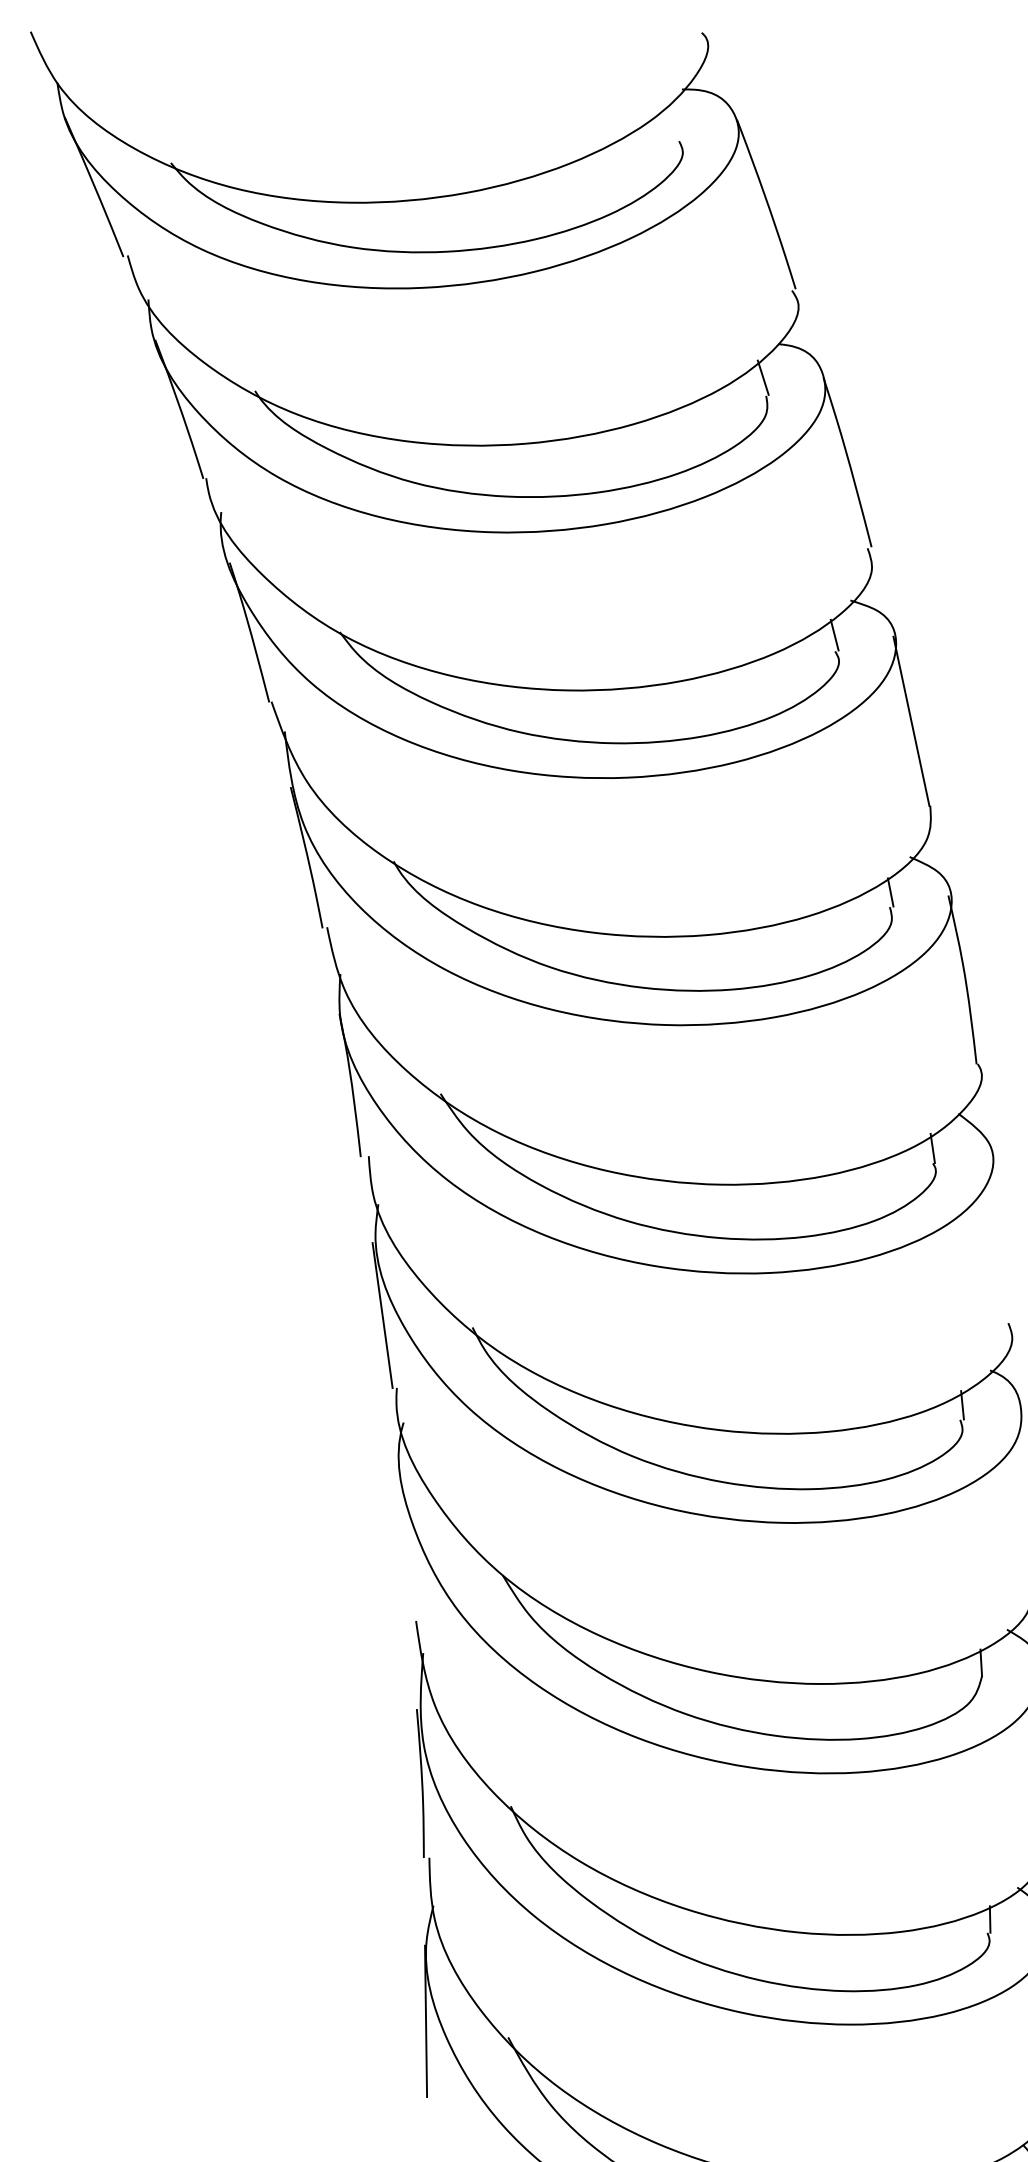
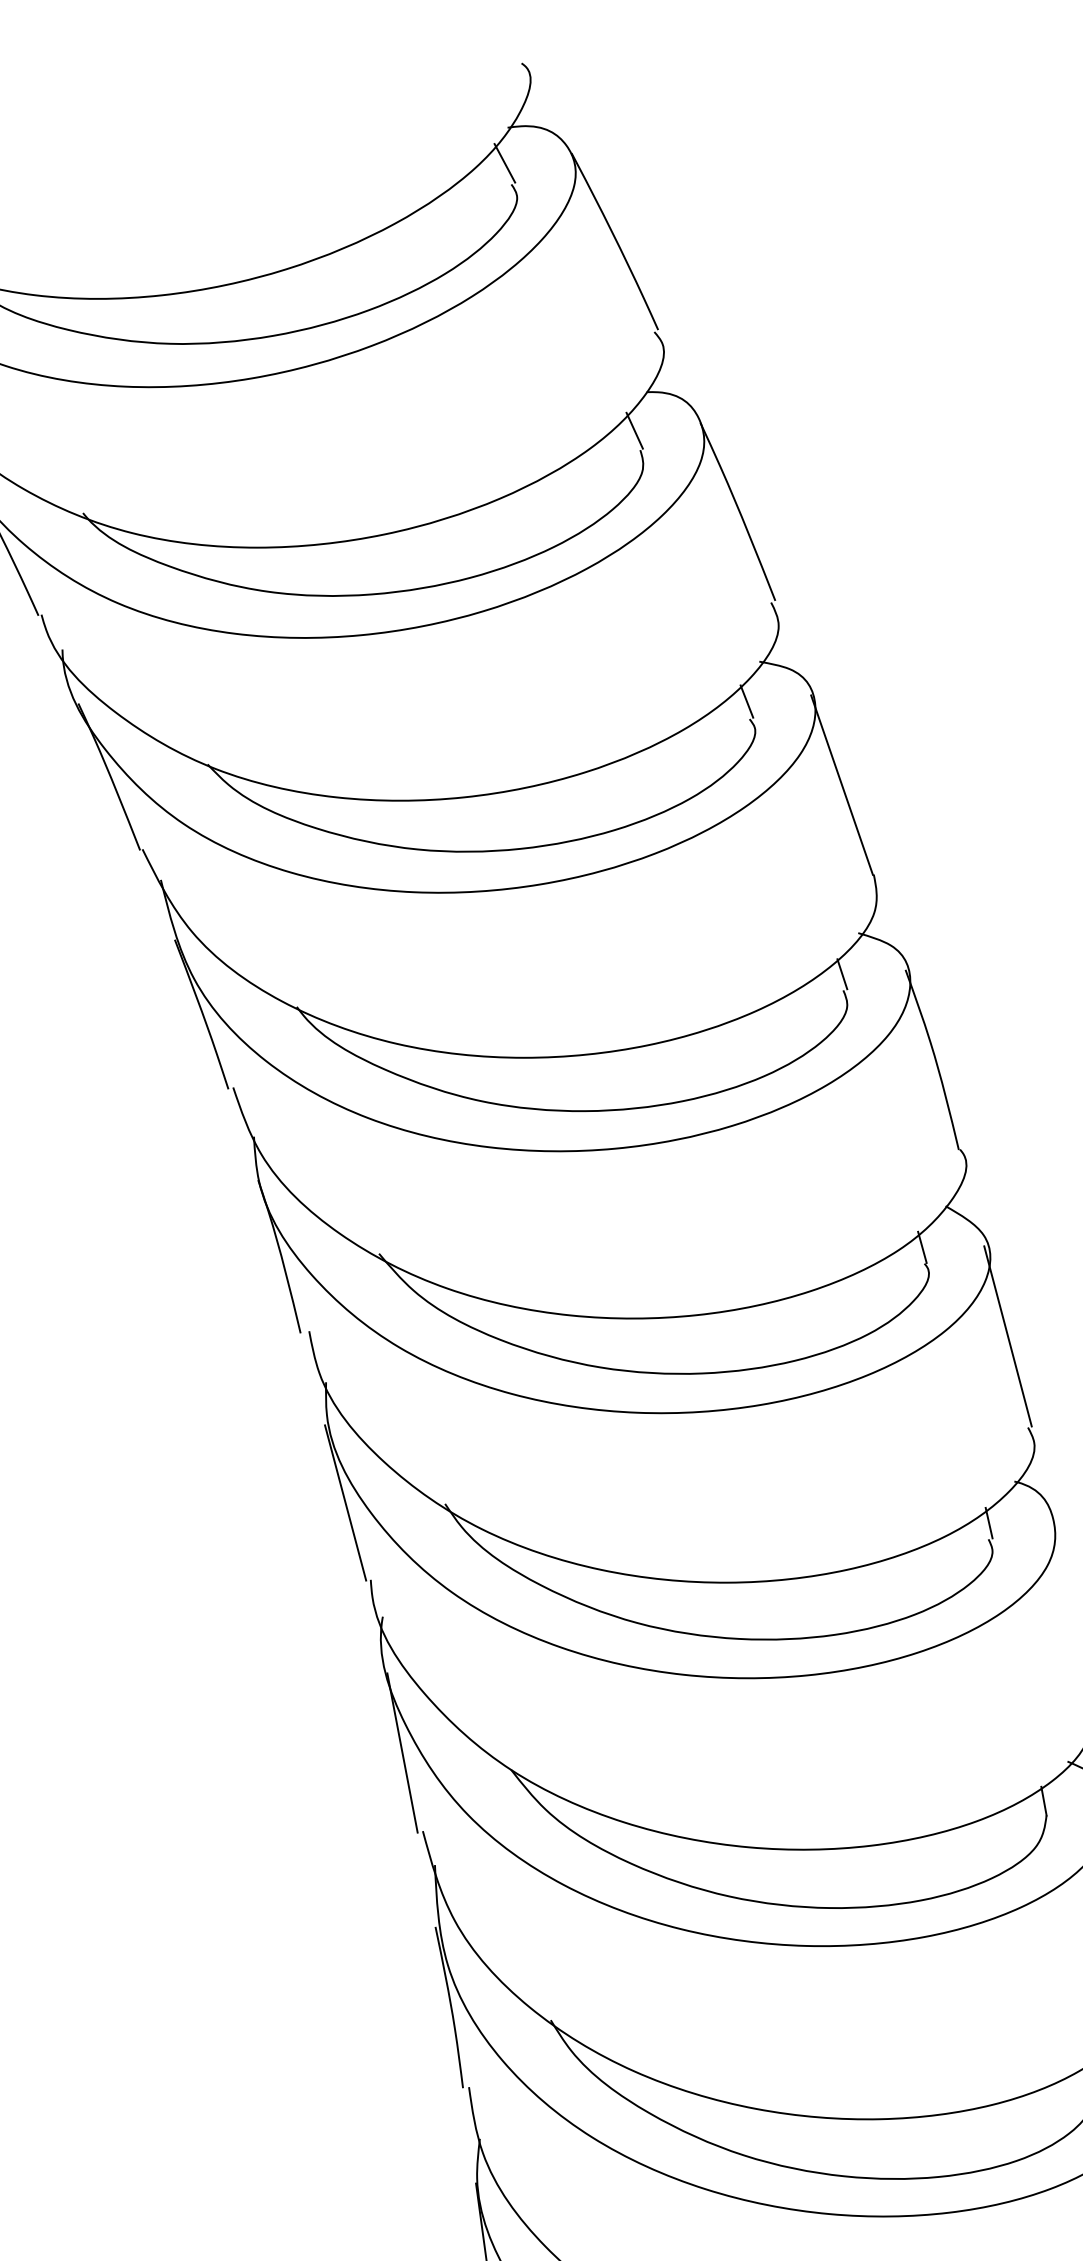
line: (675, 120) -> (504, 162), added
line: (999, 1238) -> (1007, 1336), added
line: (406, 1547) -> (402, 1752), added

